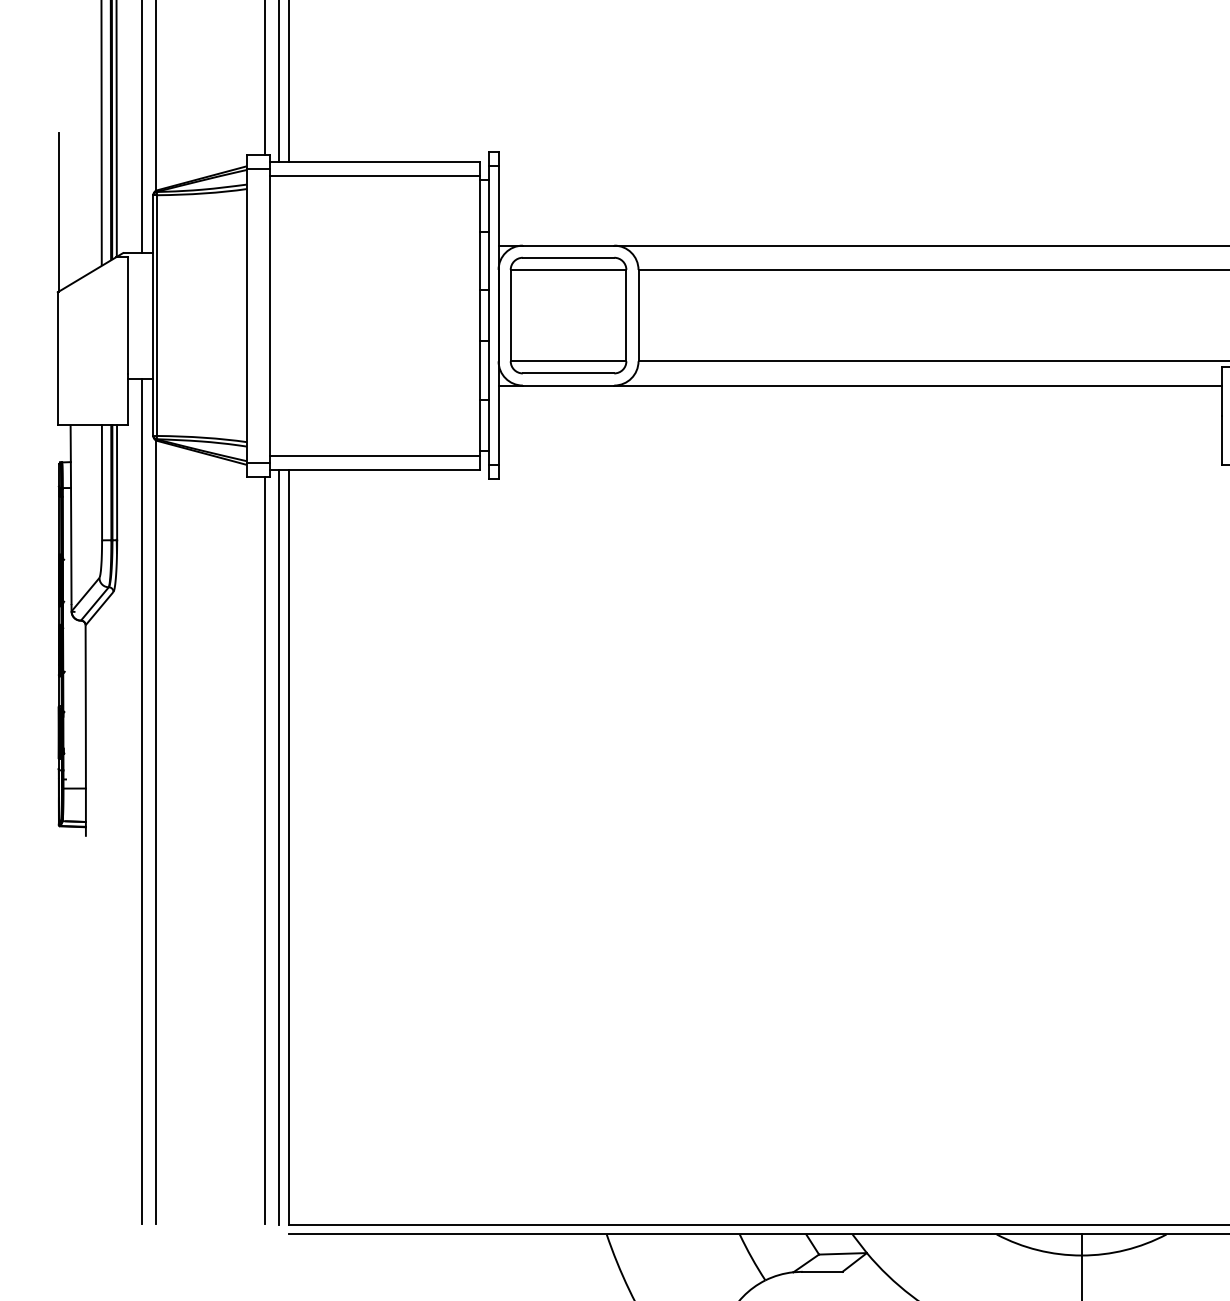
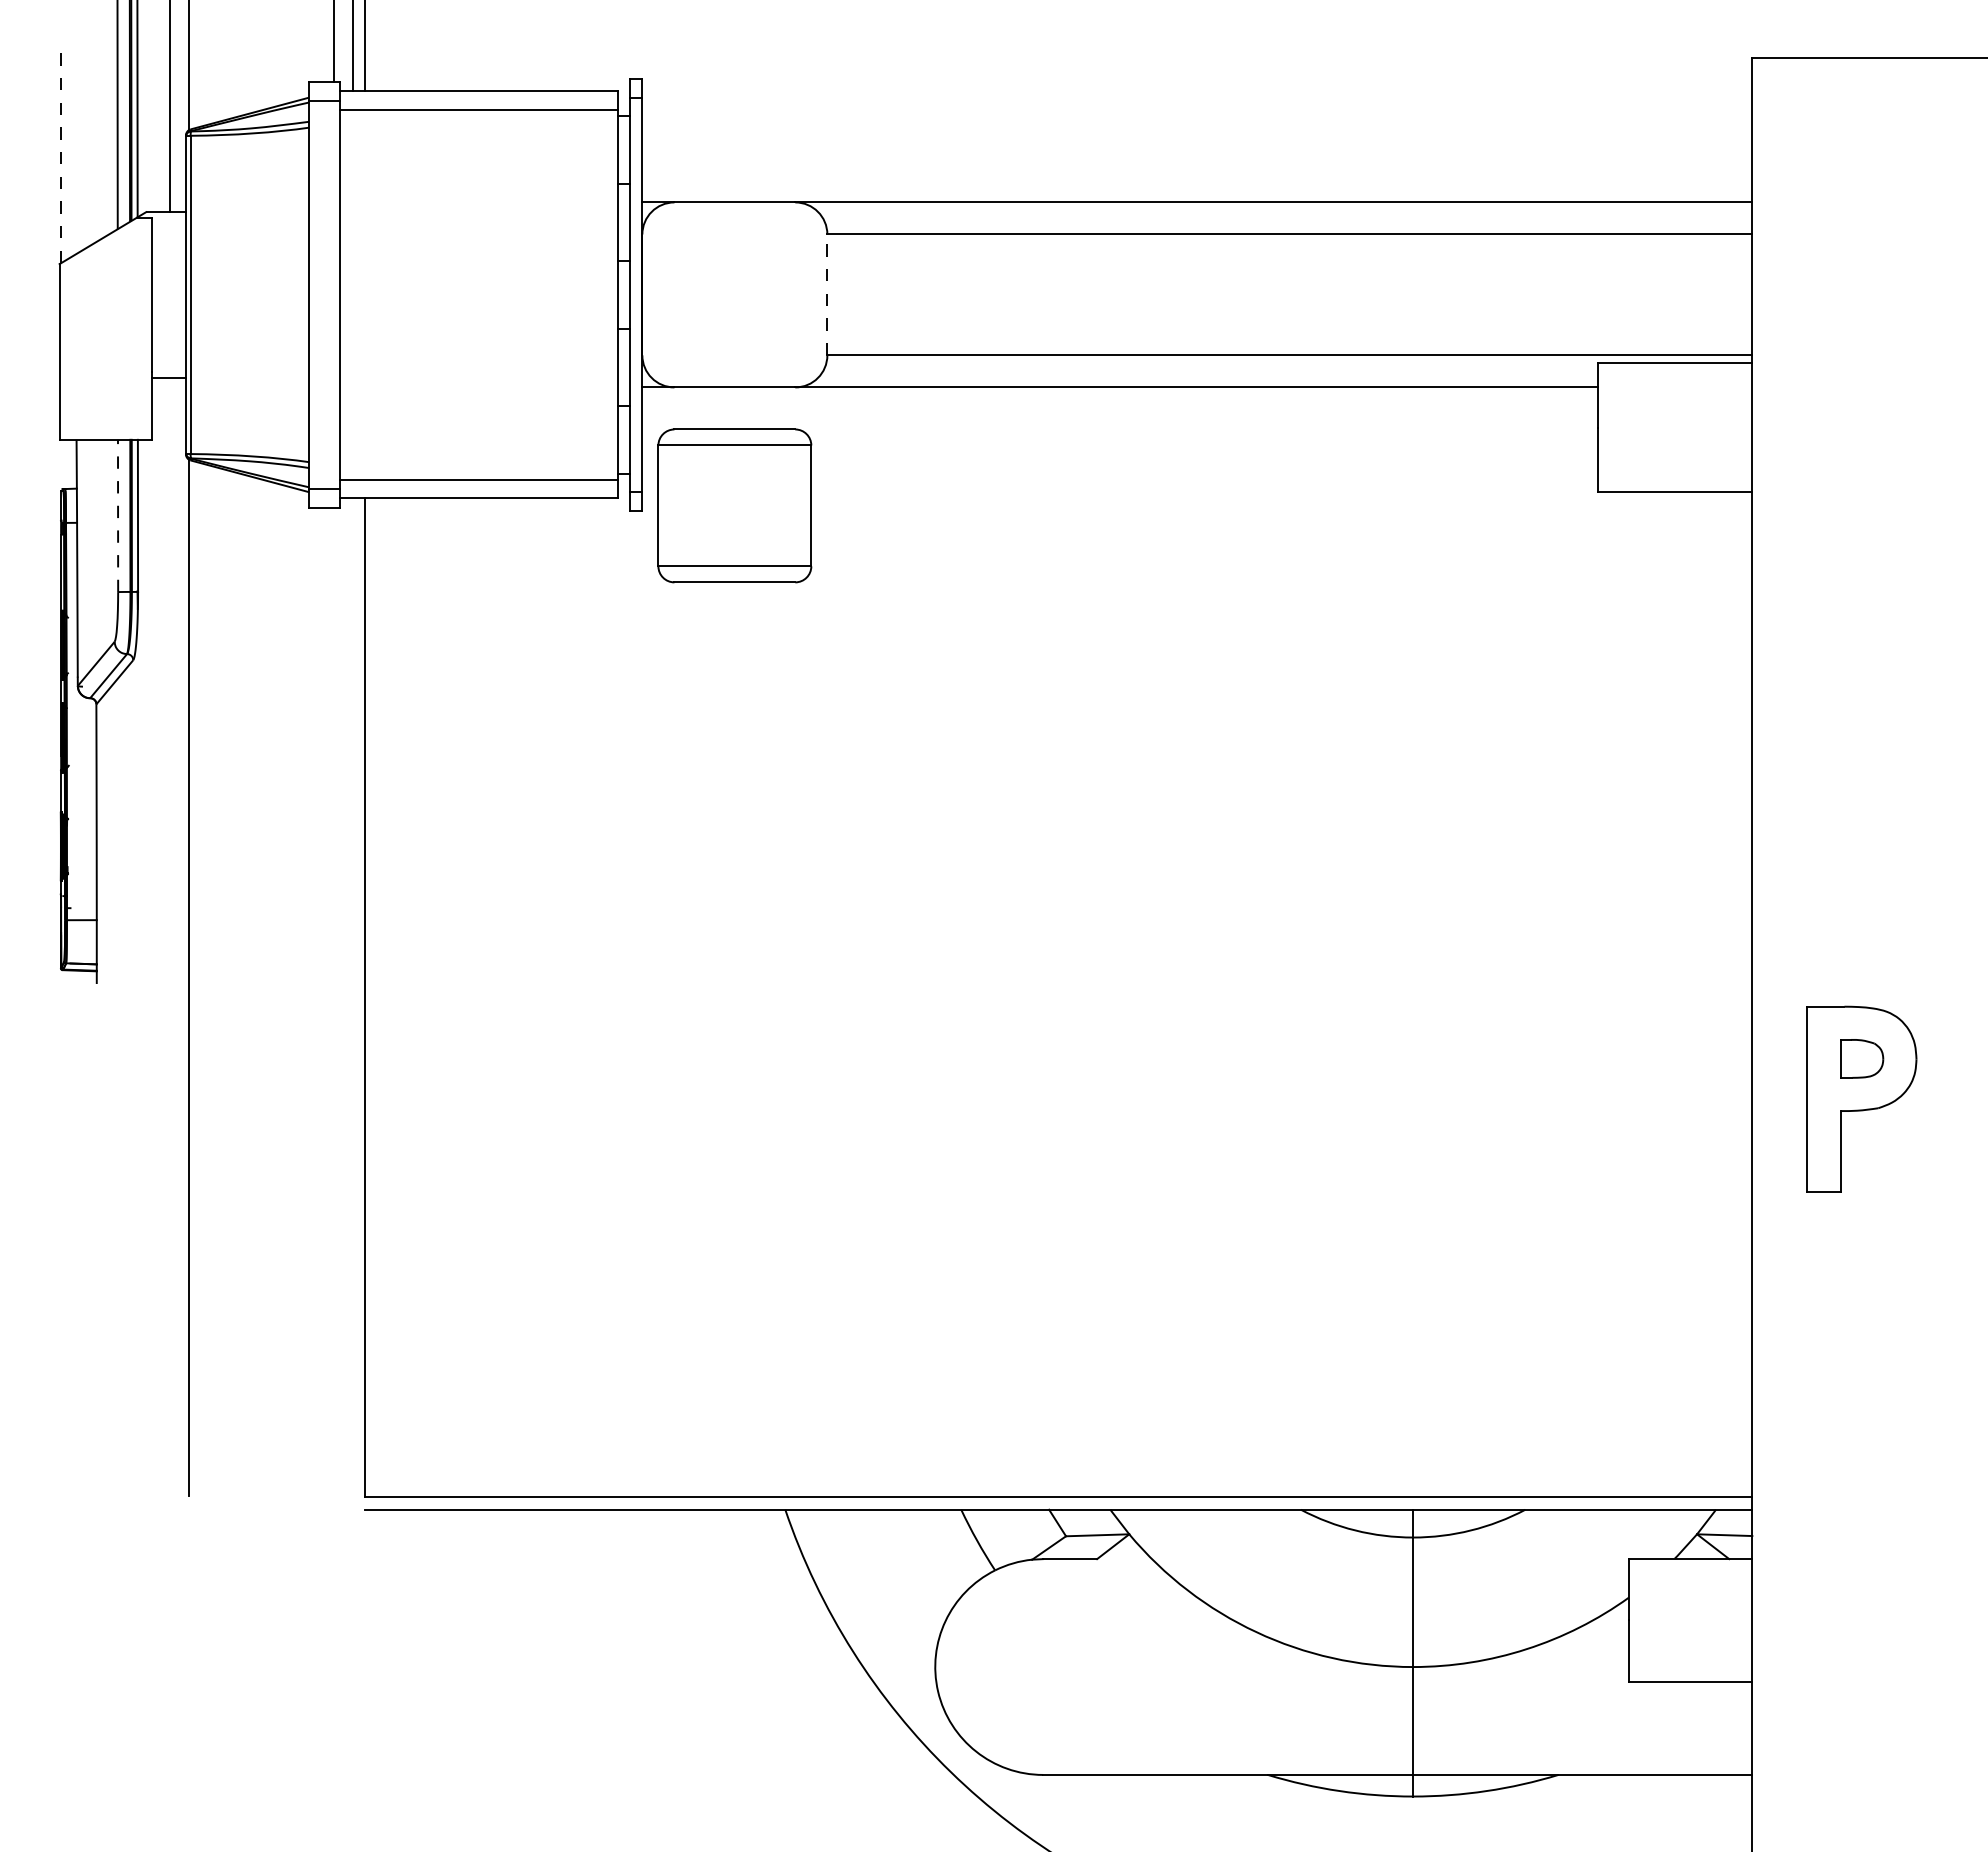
line: (58, 212) -> (60, 158), solid -> dashed
part: (568, 315) -> (734, 505), moved
line: (638, 315) -> (827, 294), solid -> dashed
line: (102, 482) -> (118, 515), solid -> dashed
line: (141, 801) -> (170, 937), removed
line: (279, 847) -> (352, 997), removed
line: (265, 850) -> (334, 1001), removed

